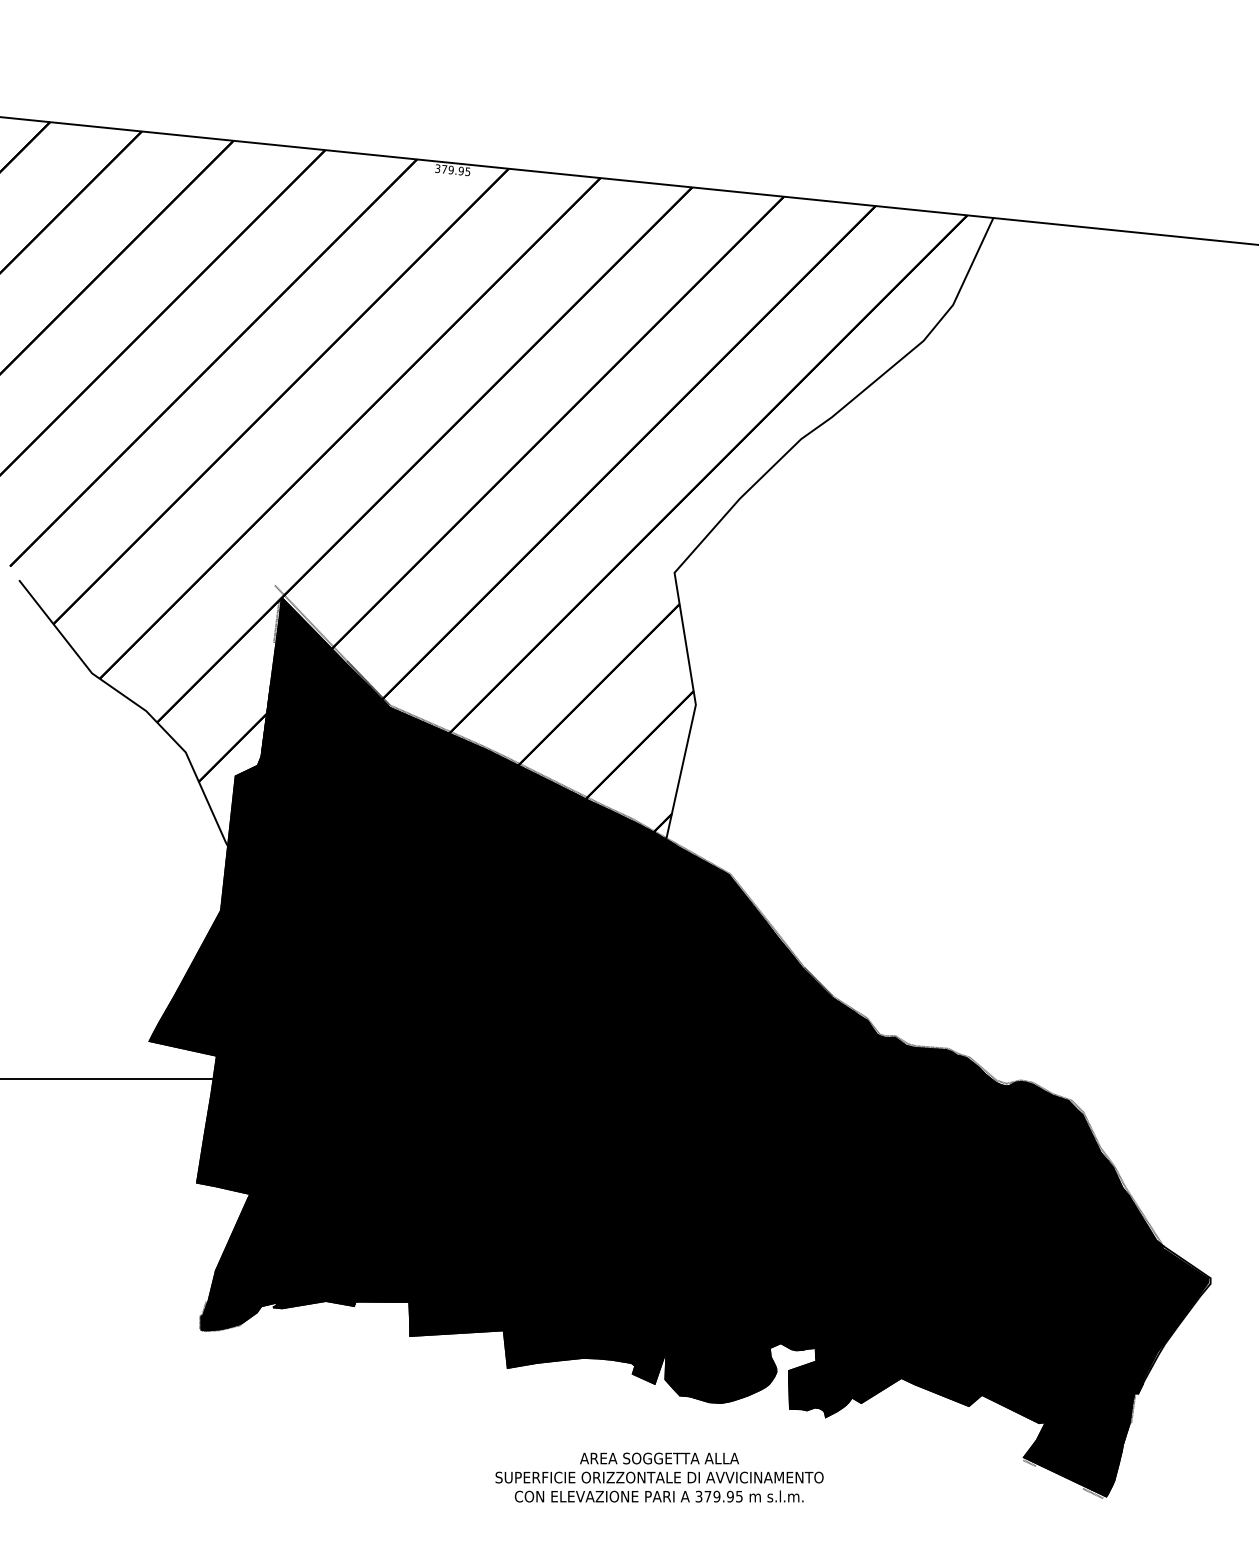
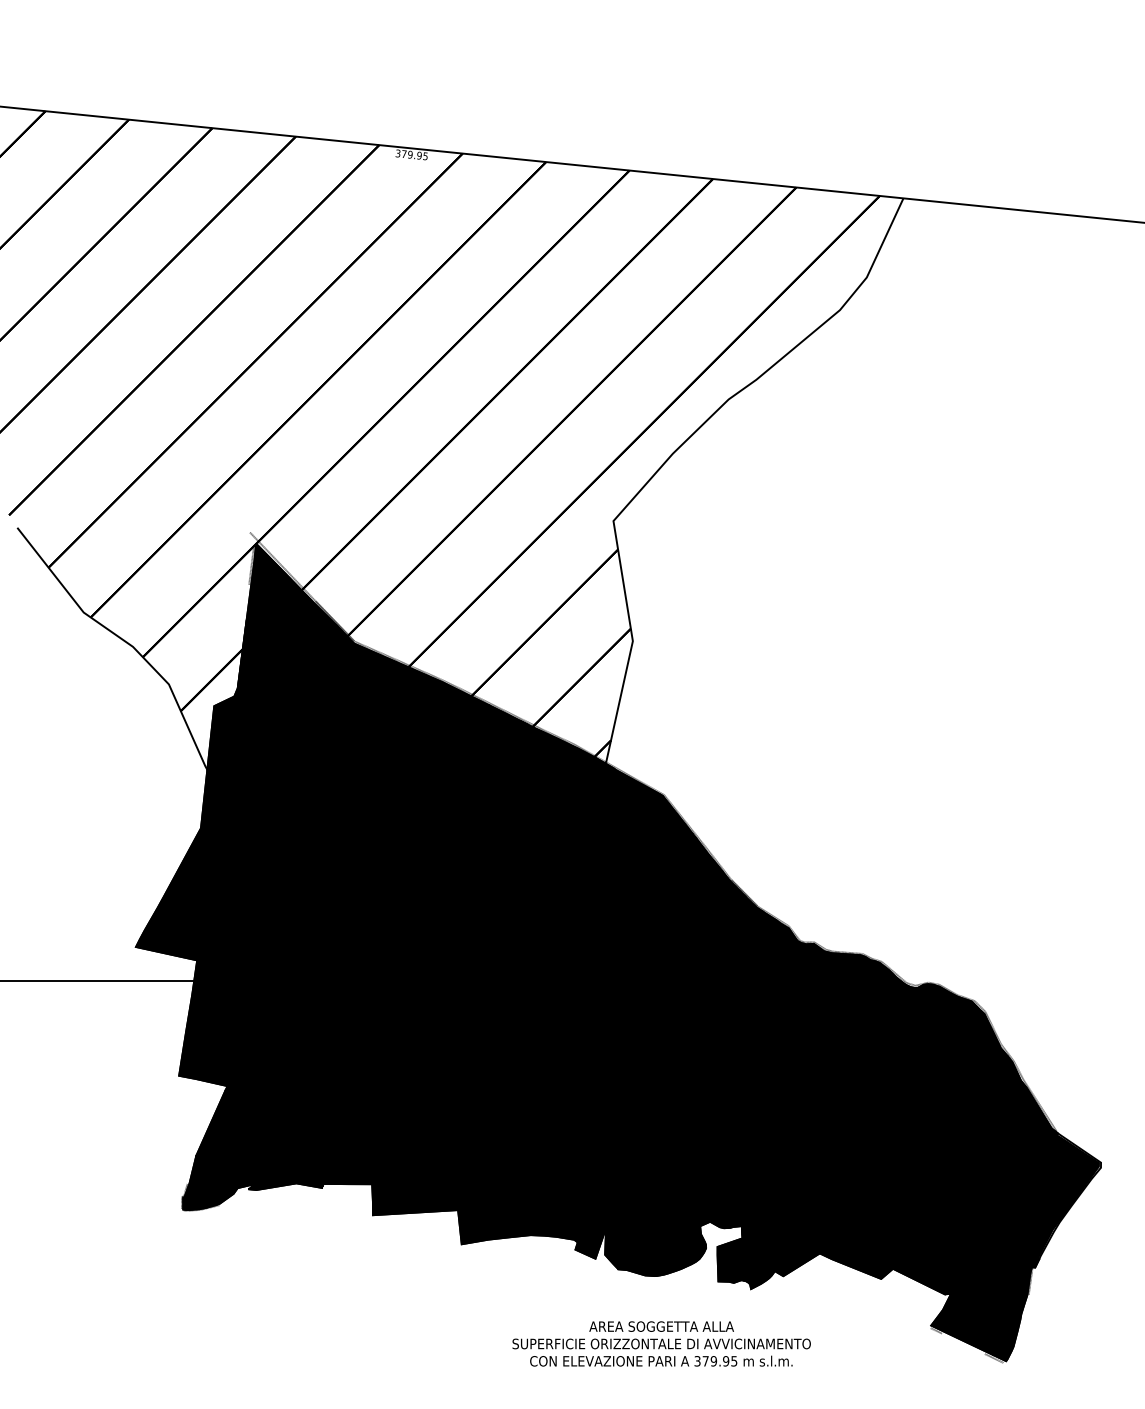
text: (659, 1477) -> (661, 1343), moved

